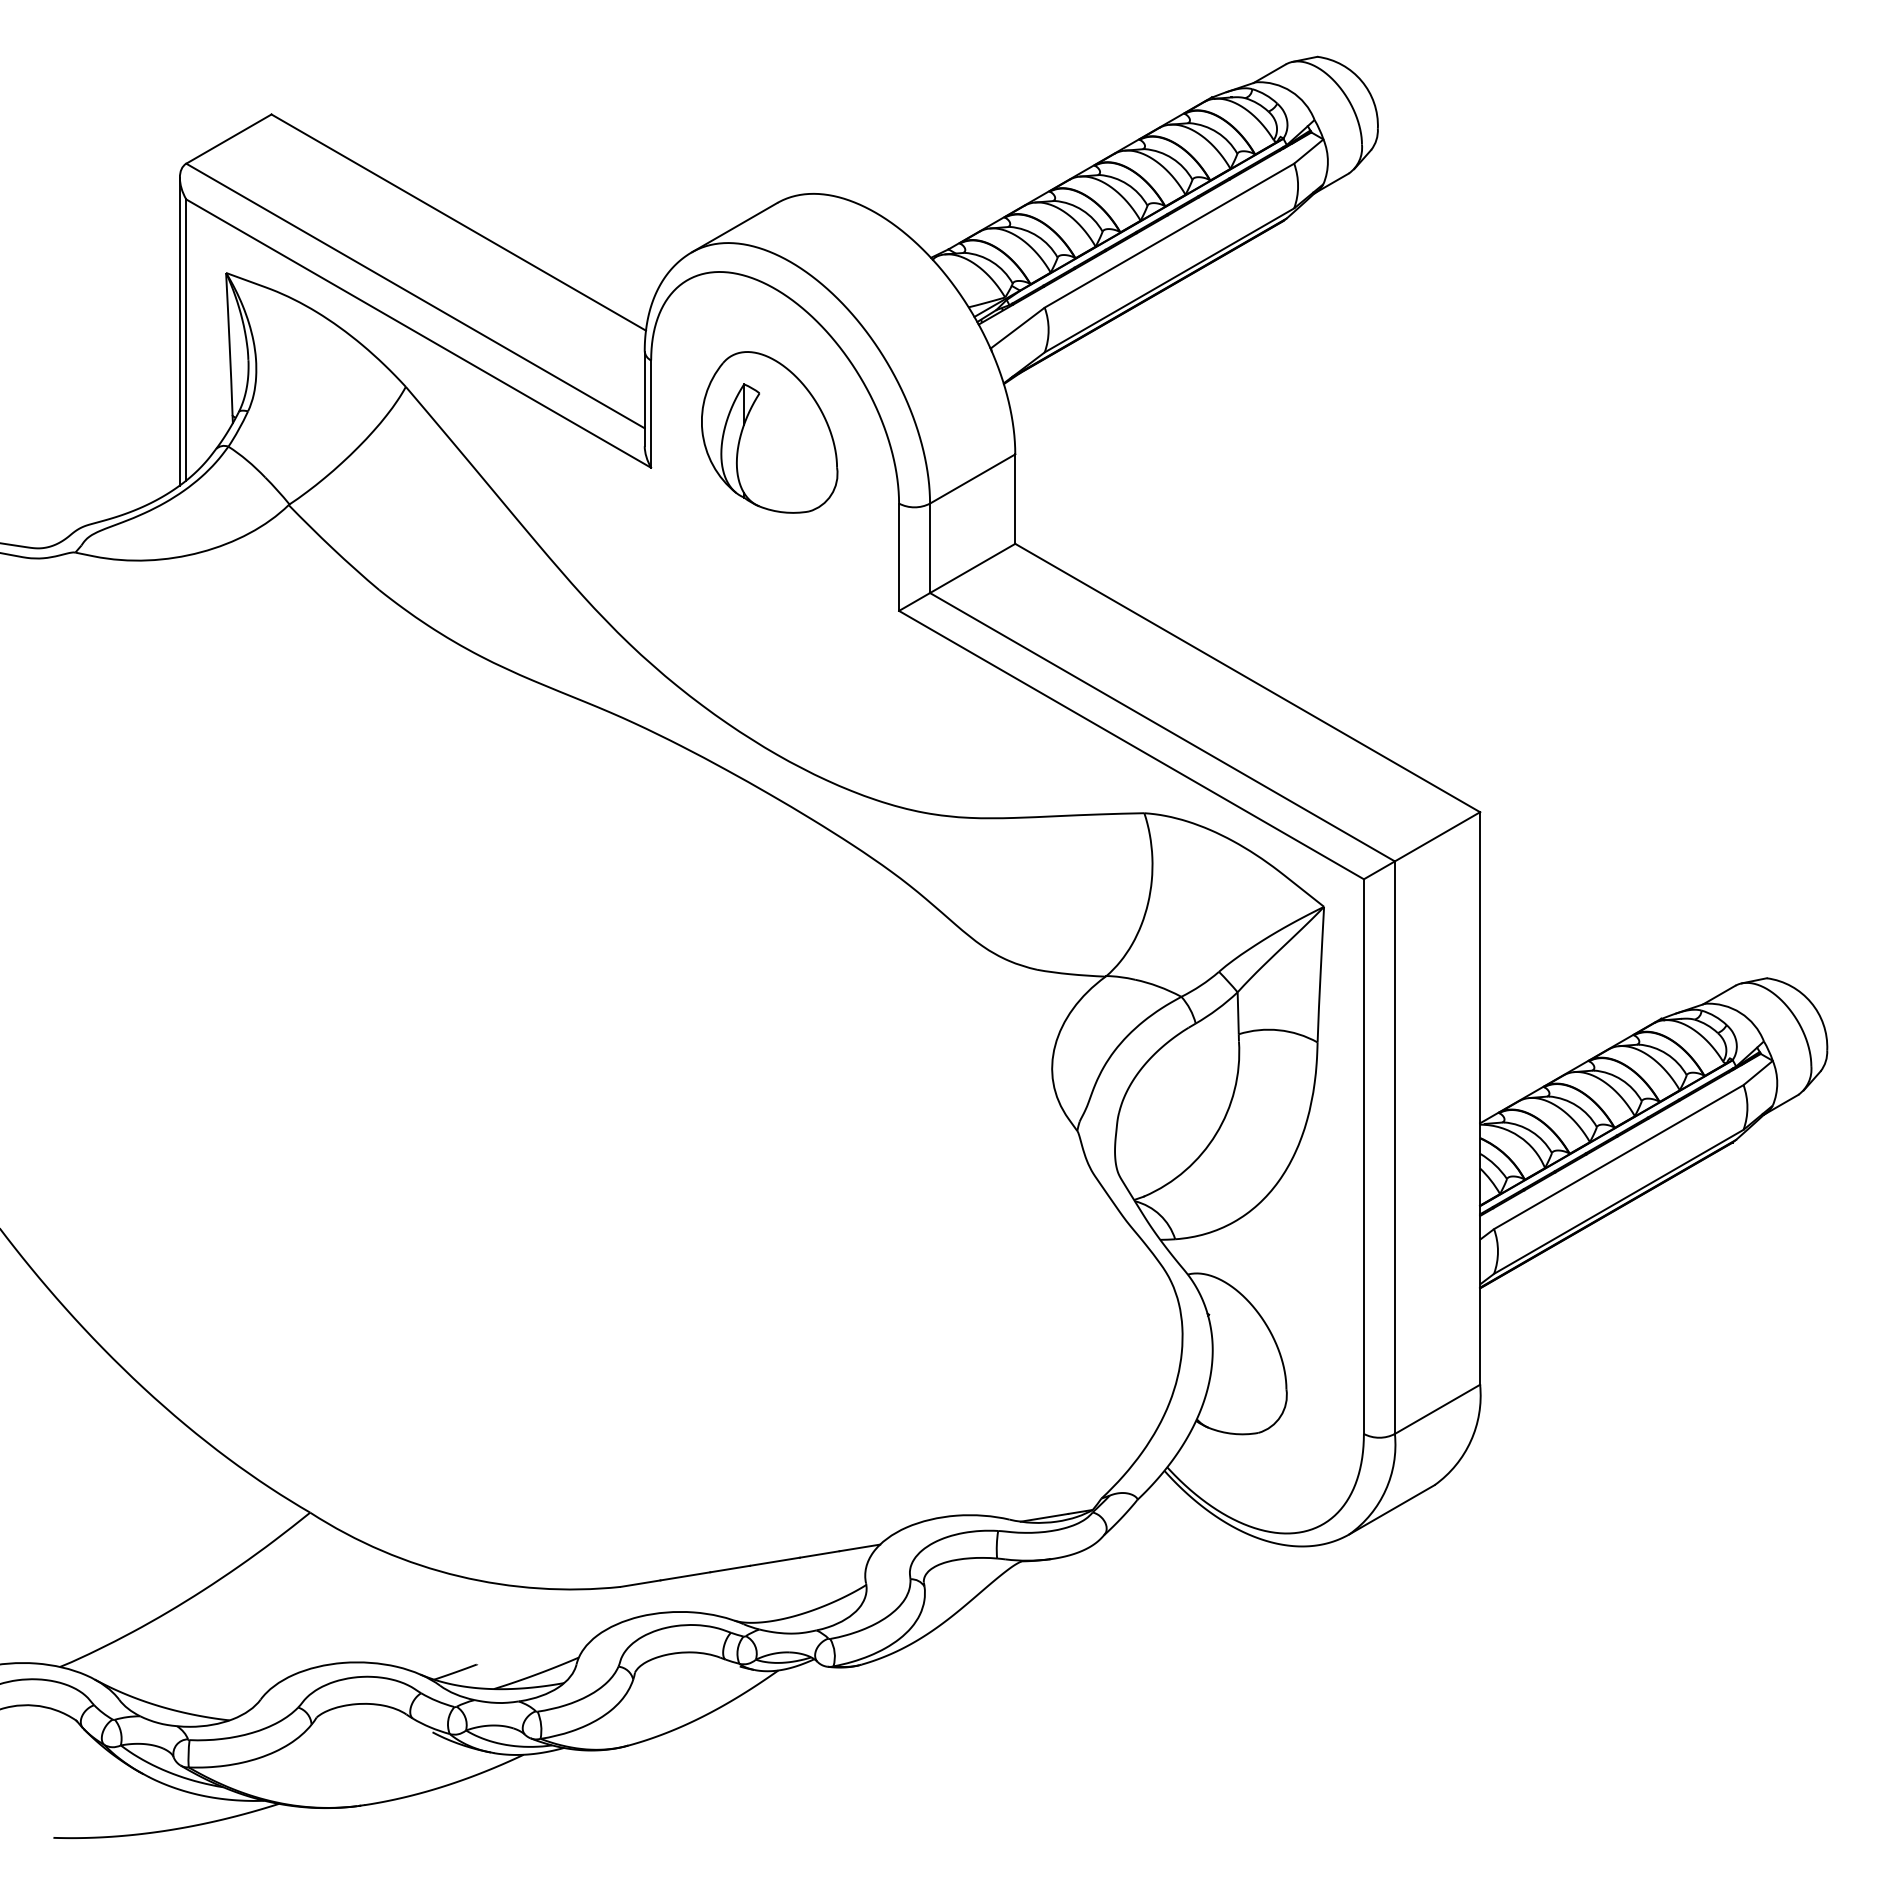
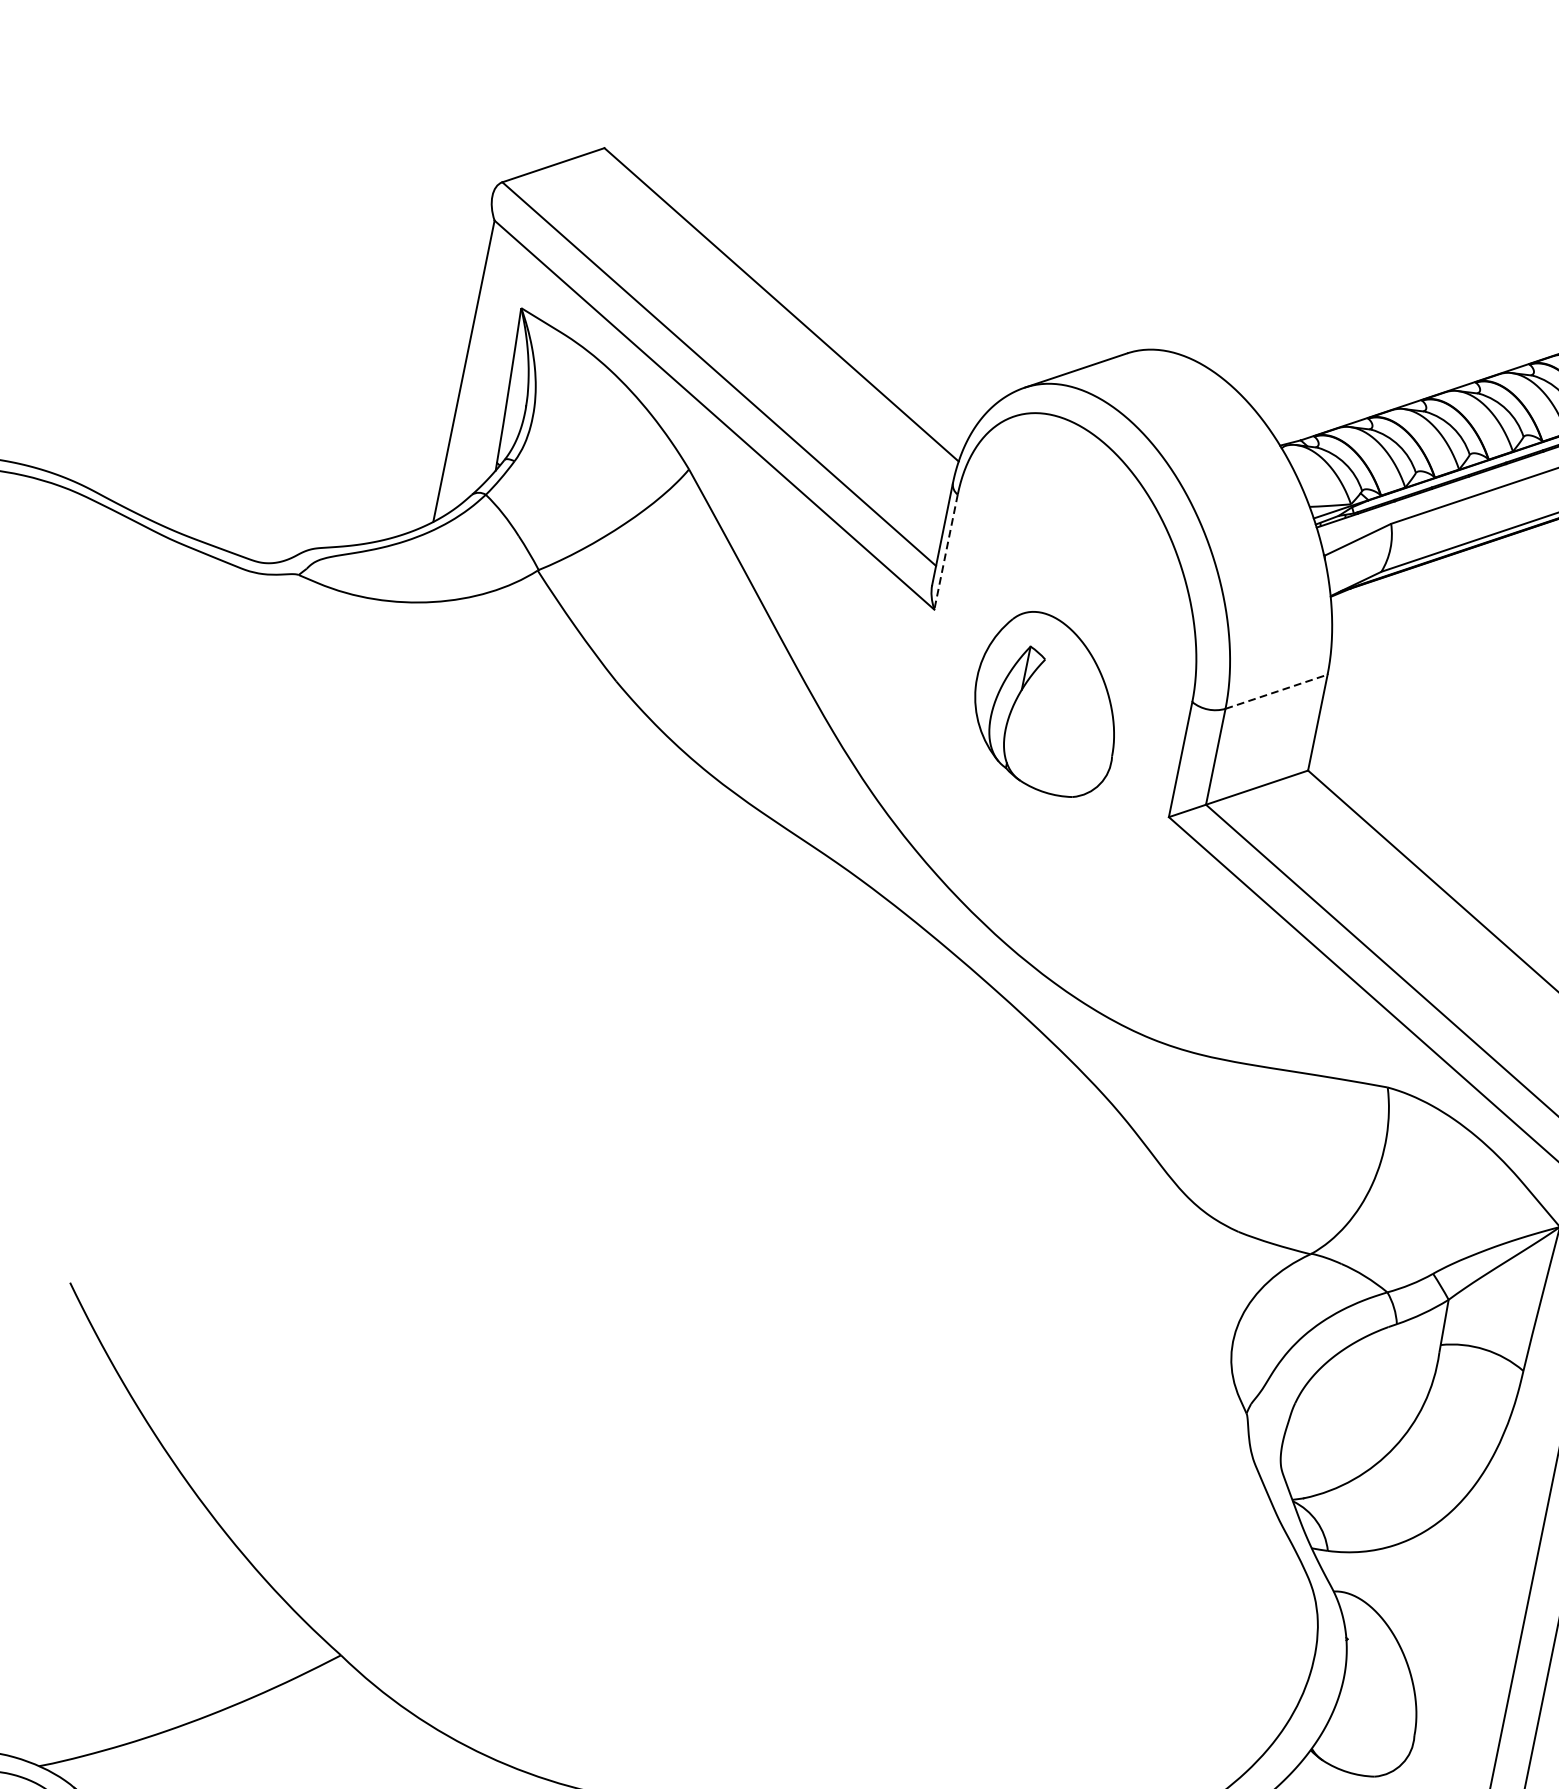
line: (179, 331) -> (458, 360), removed
line: (651, 414) -> (946, 552), solid -> dashed
part: (769, 432) -> (1047, 703), moved
line: (973, 478) -> (1277, 691), solid -> dashed

